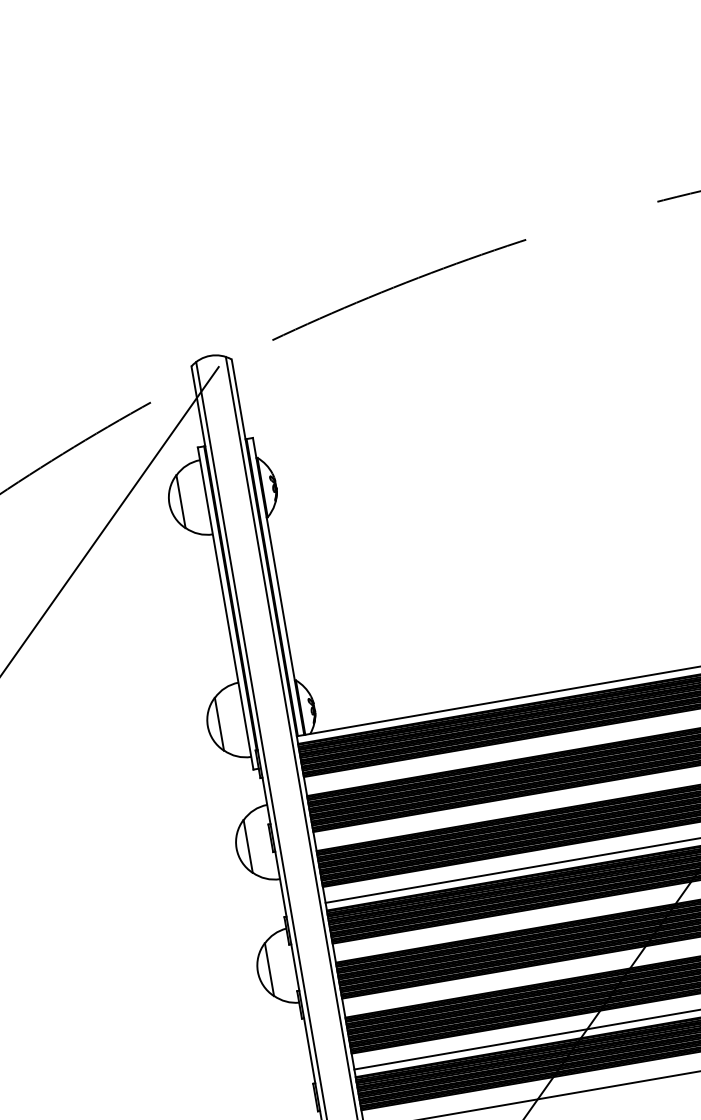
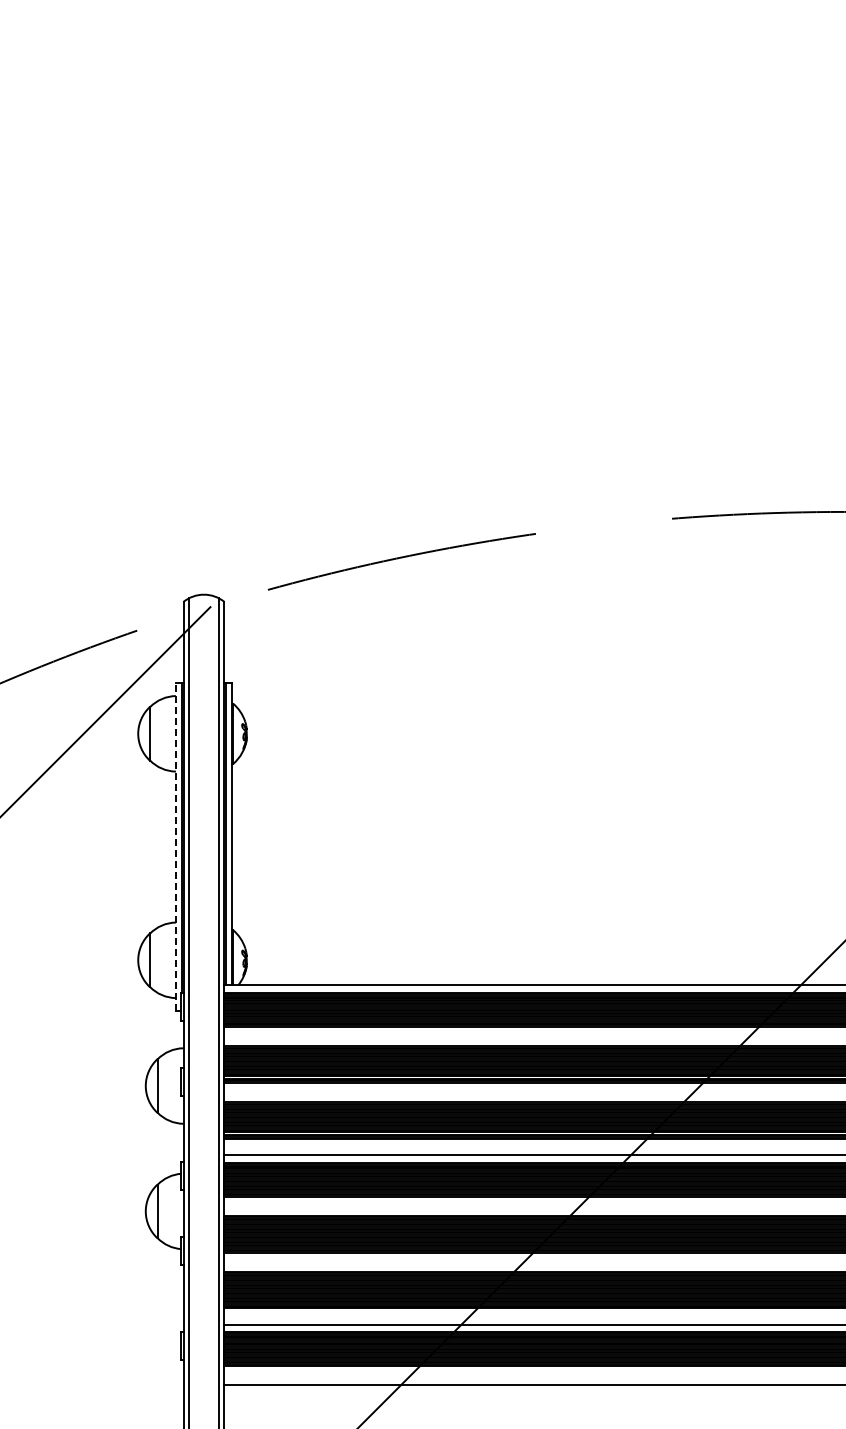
line: (225, 609) -> (175, 847), solid -> dashed

